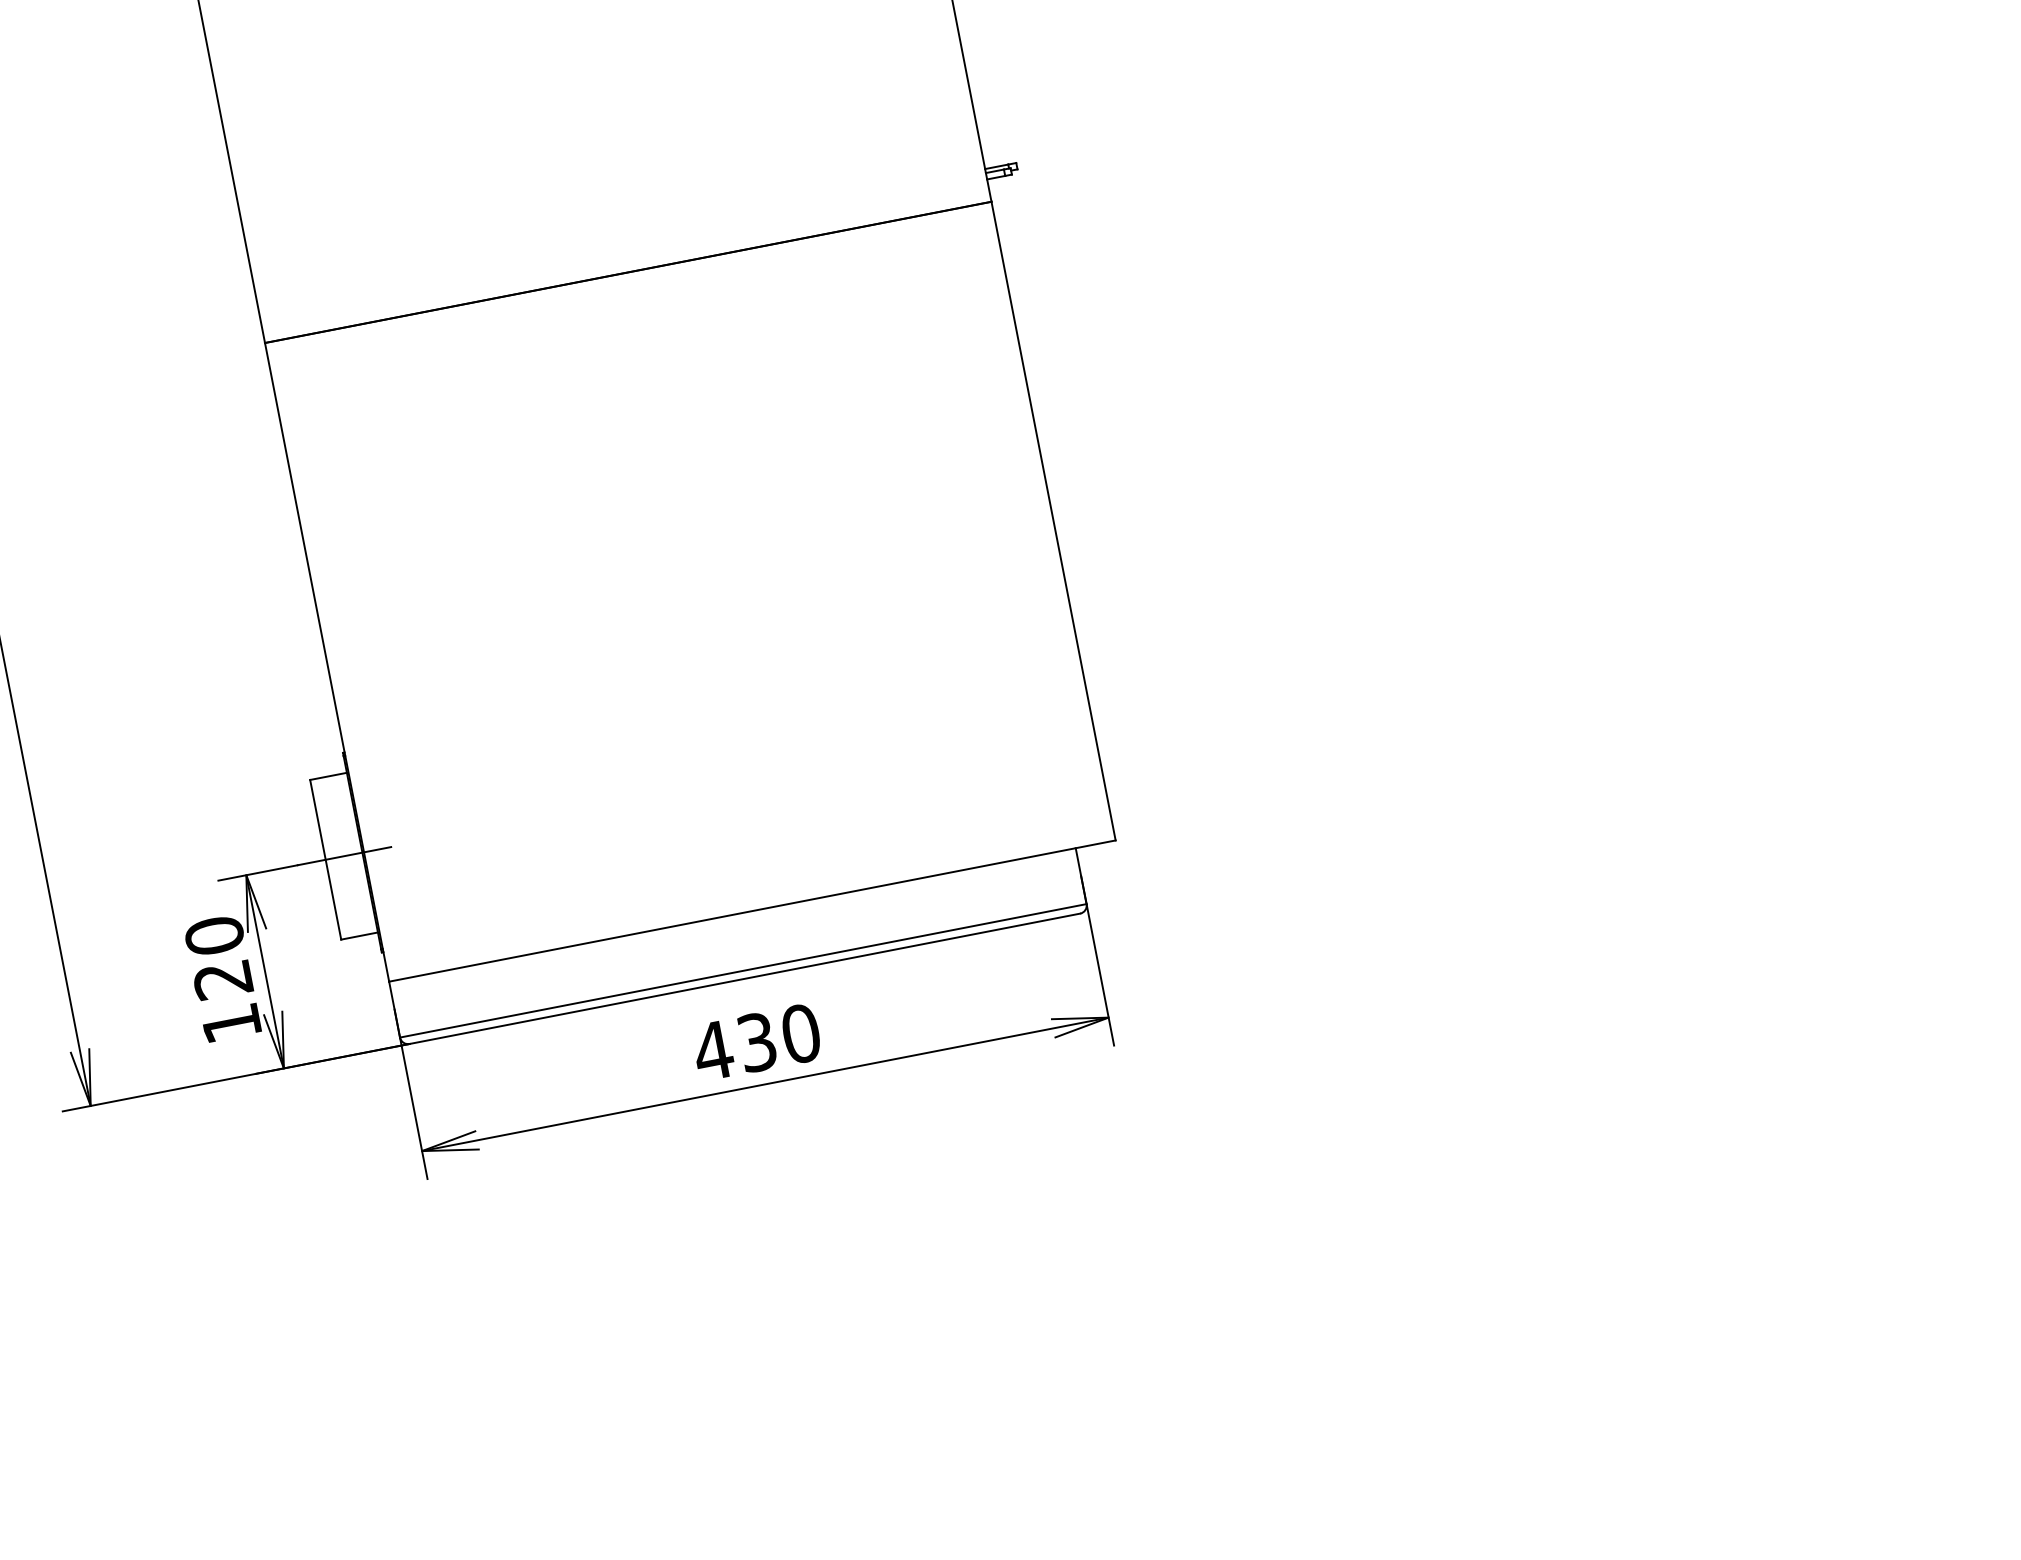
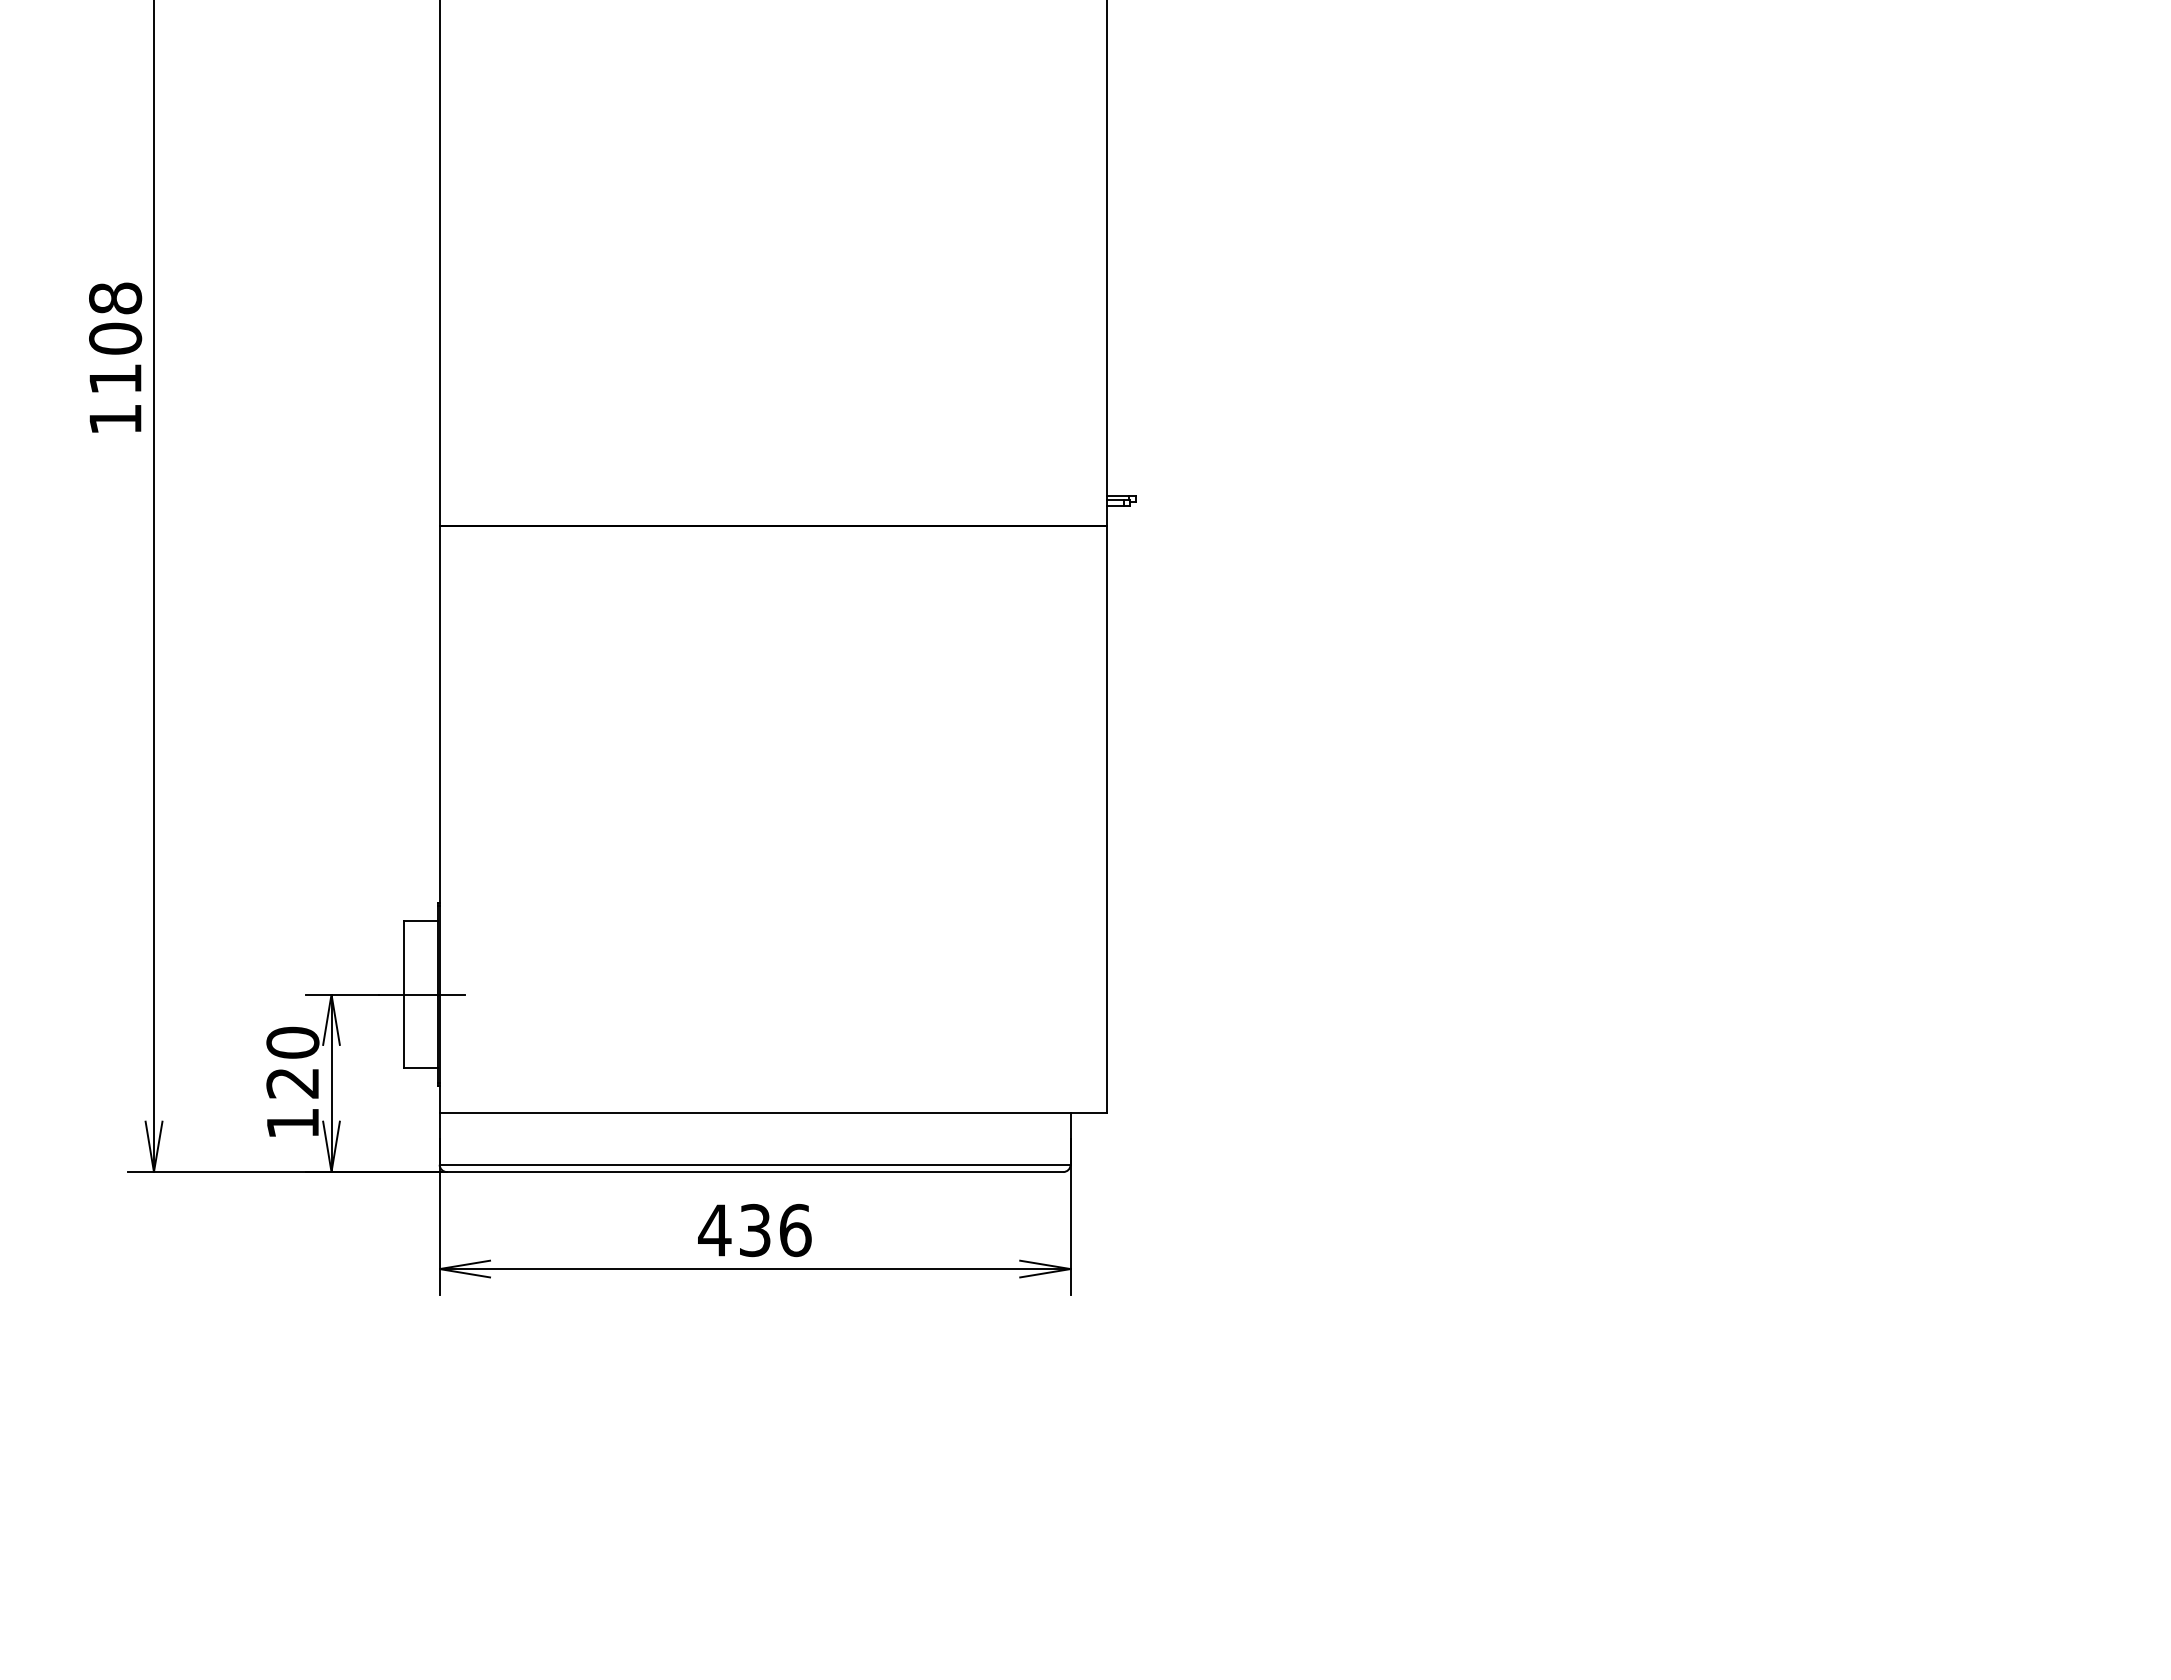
text: (800, 1032) -> (795, 1229), 430 -> 436

